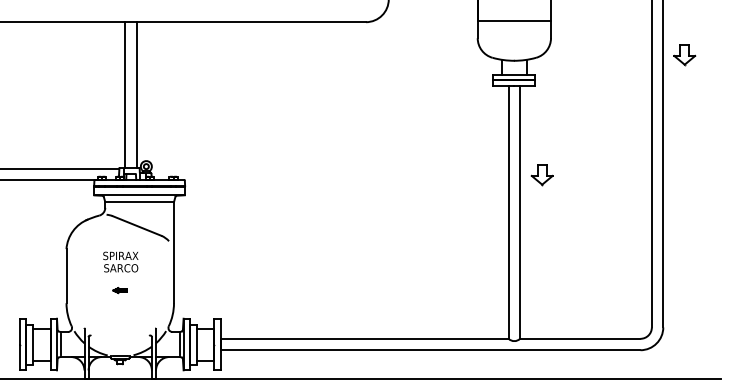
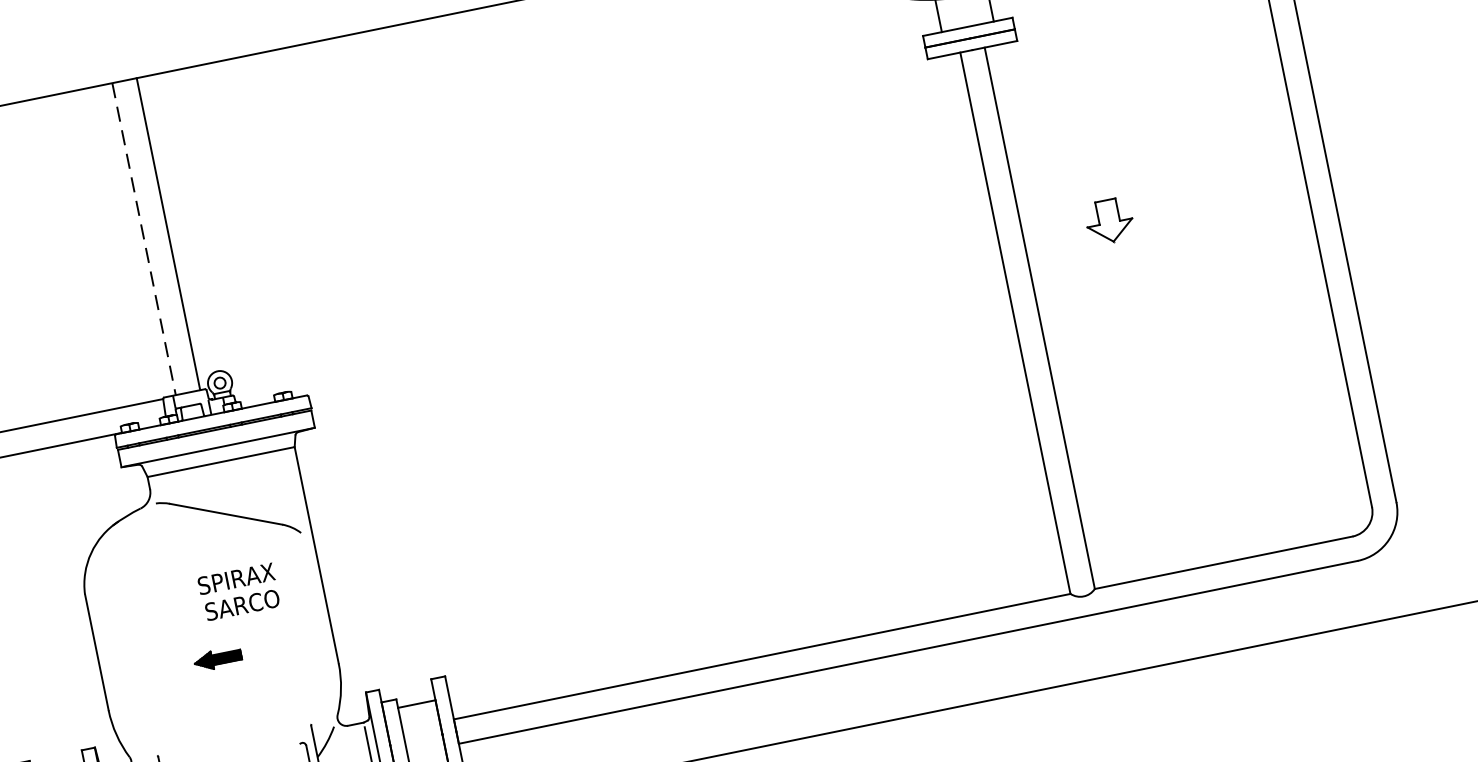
line: (125, 95) -> (144, 240), solid -> dashed
part: (541, 175) -> (1108, 222), moved
text: (120, 261) -> (238, 590), moved
part: (119, 290) -> (216, 659), size x1.6

